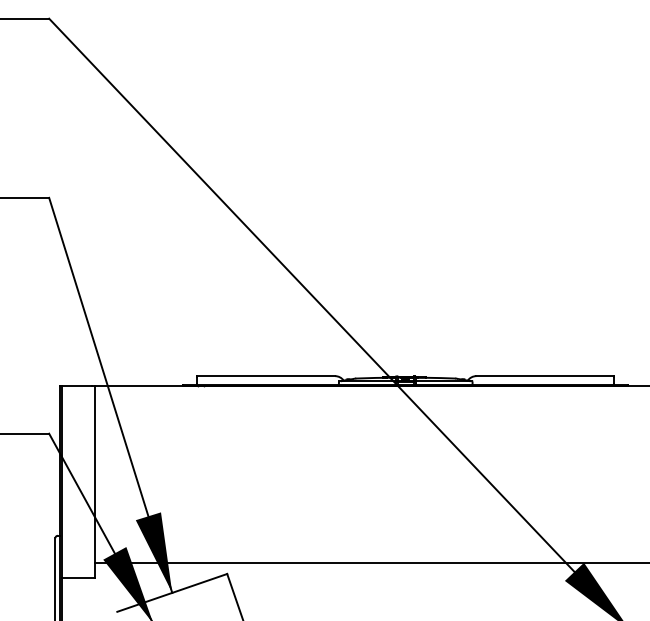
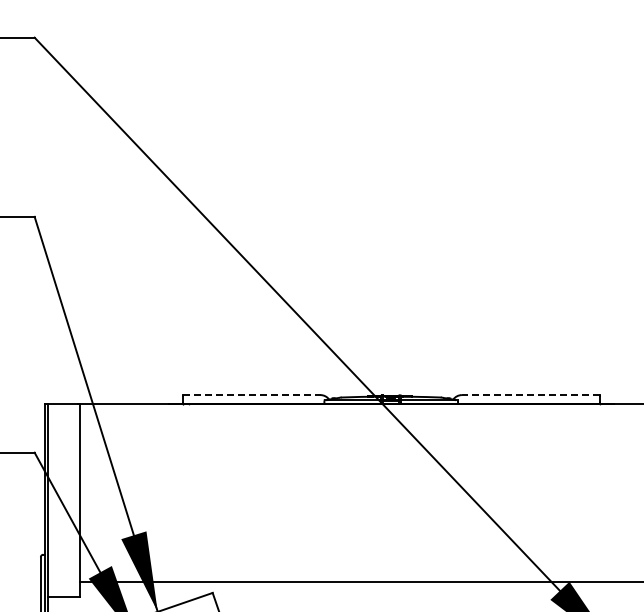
line: (266, 376) -> (251, 395), solid -> dashed
line: (545, 376) -> (530, 395), solid -> dashed

